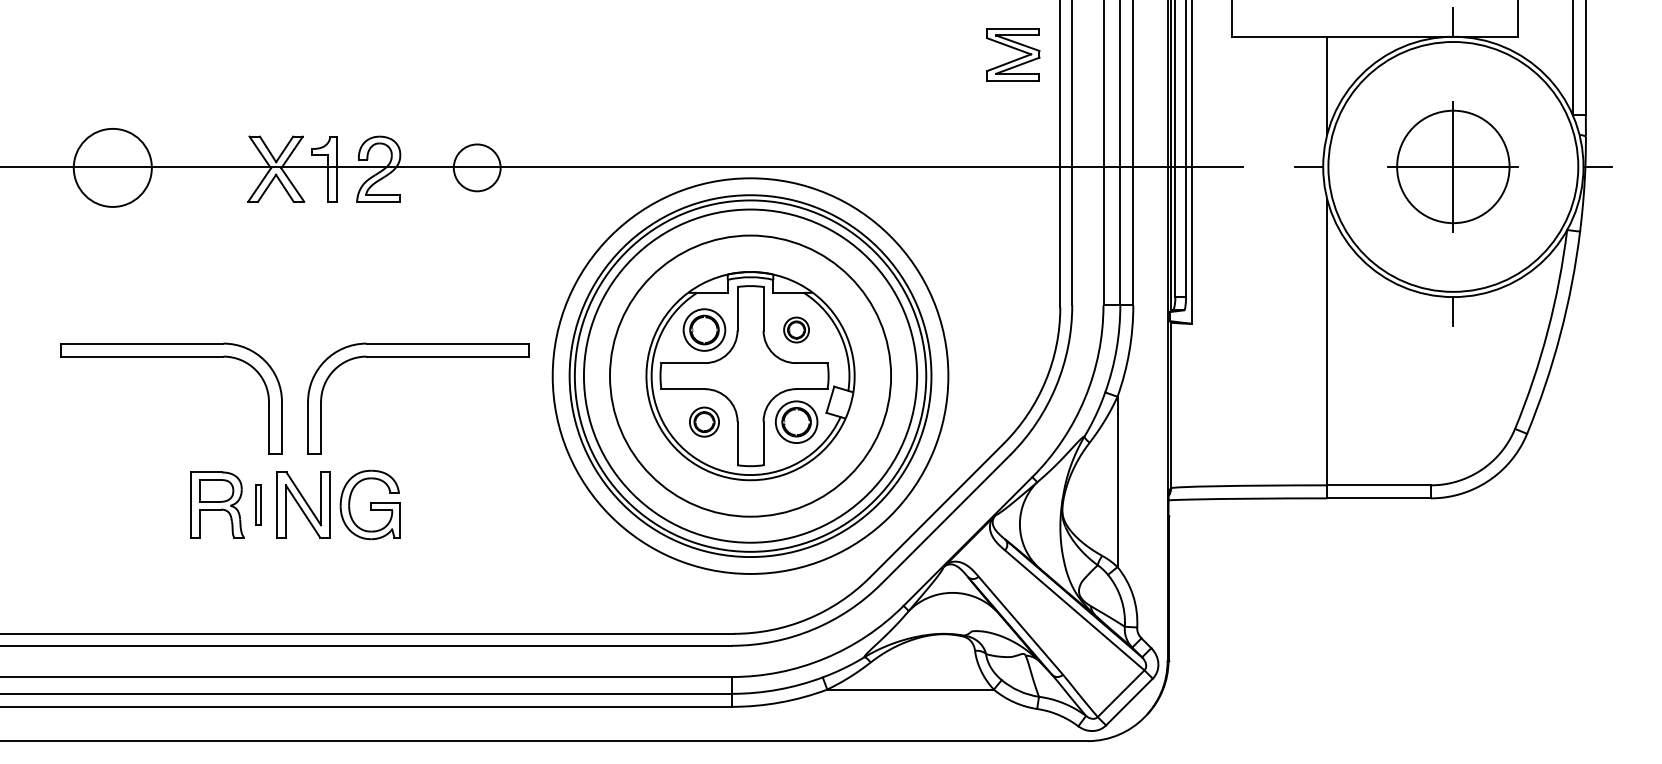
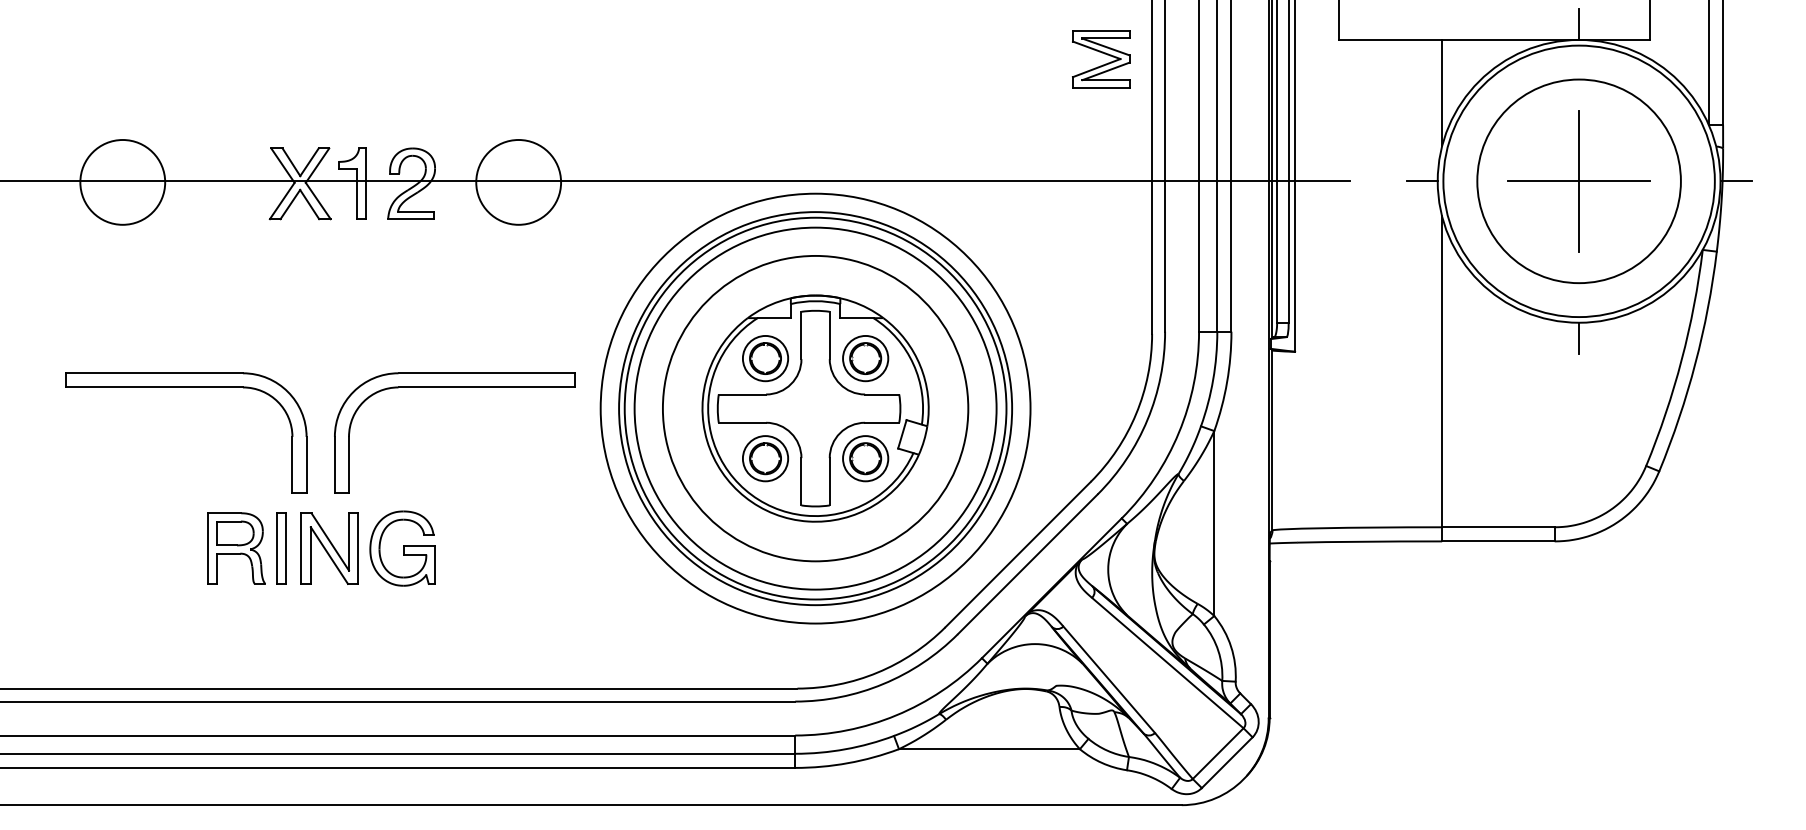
circle: (1453, 166) -> (1579, 180), size x1.67
circle: (477, 167) -> (518, 181), size x1.67
part: (796, 329) -> (865, 357), size x1.67
part: (704, 421) -> (765, 457), size x1.43
part: (258, 504) -> (281, 548), size x1.67

